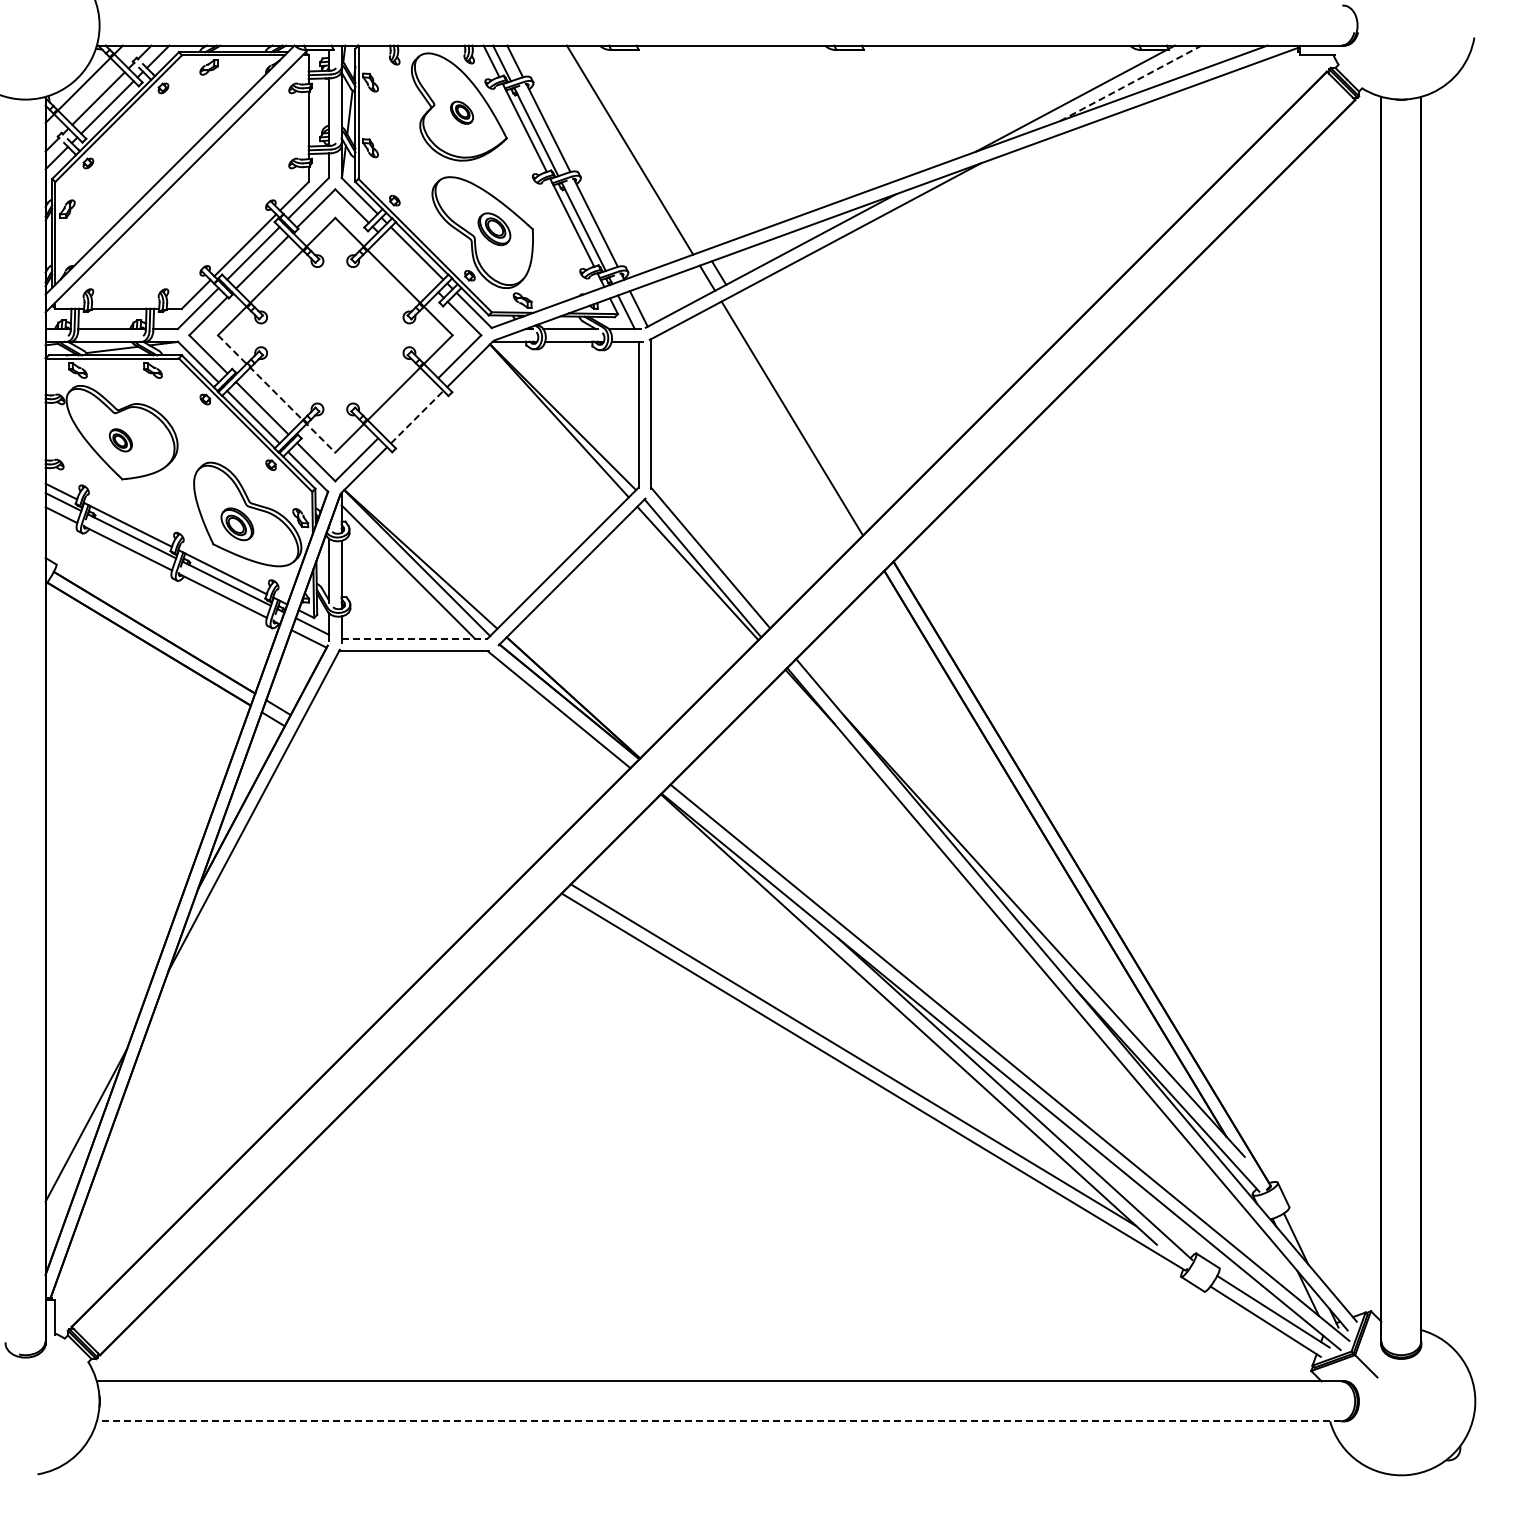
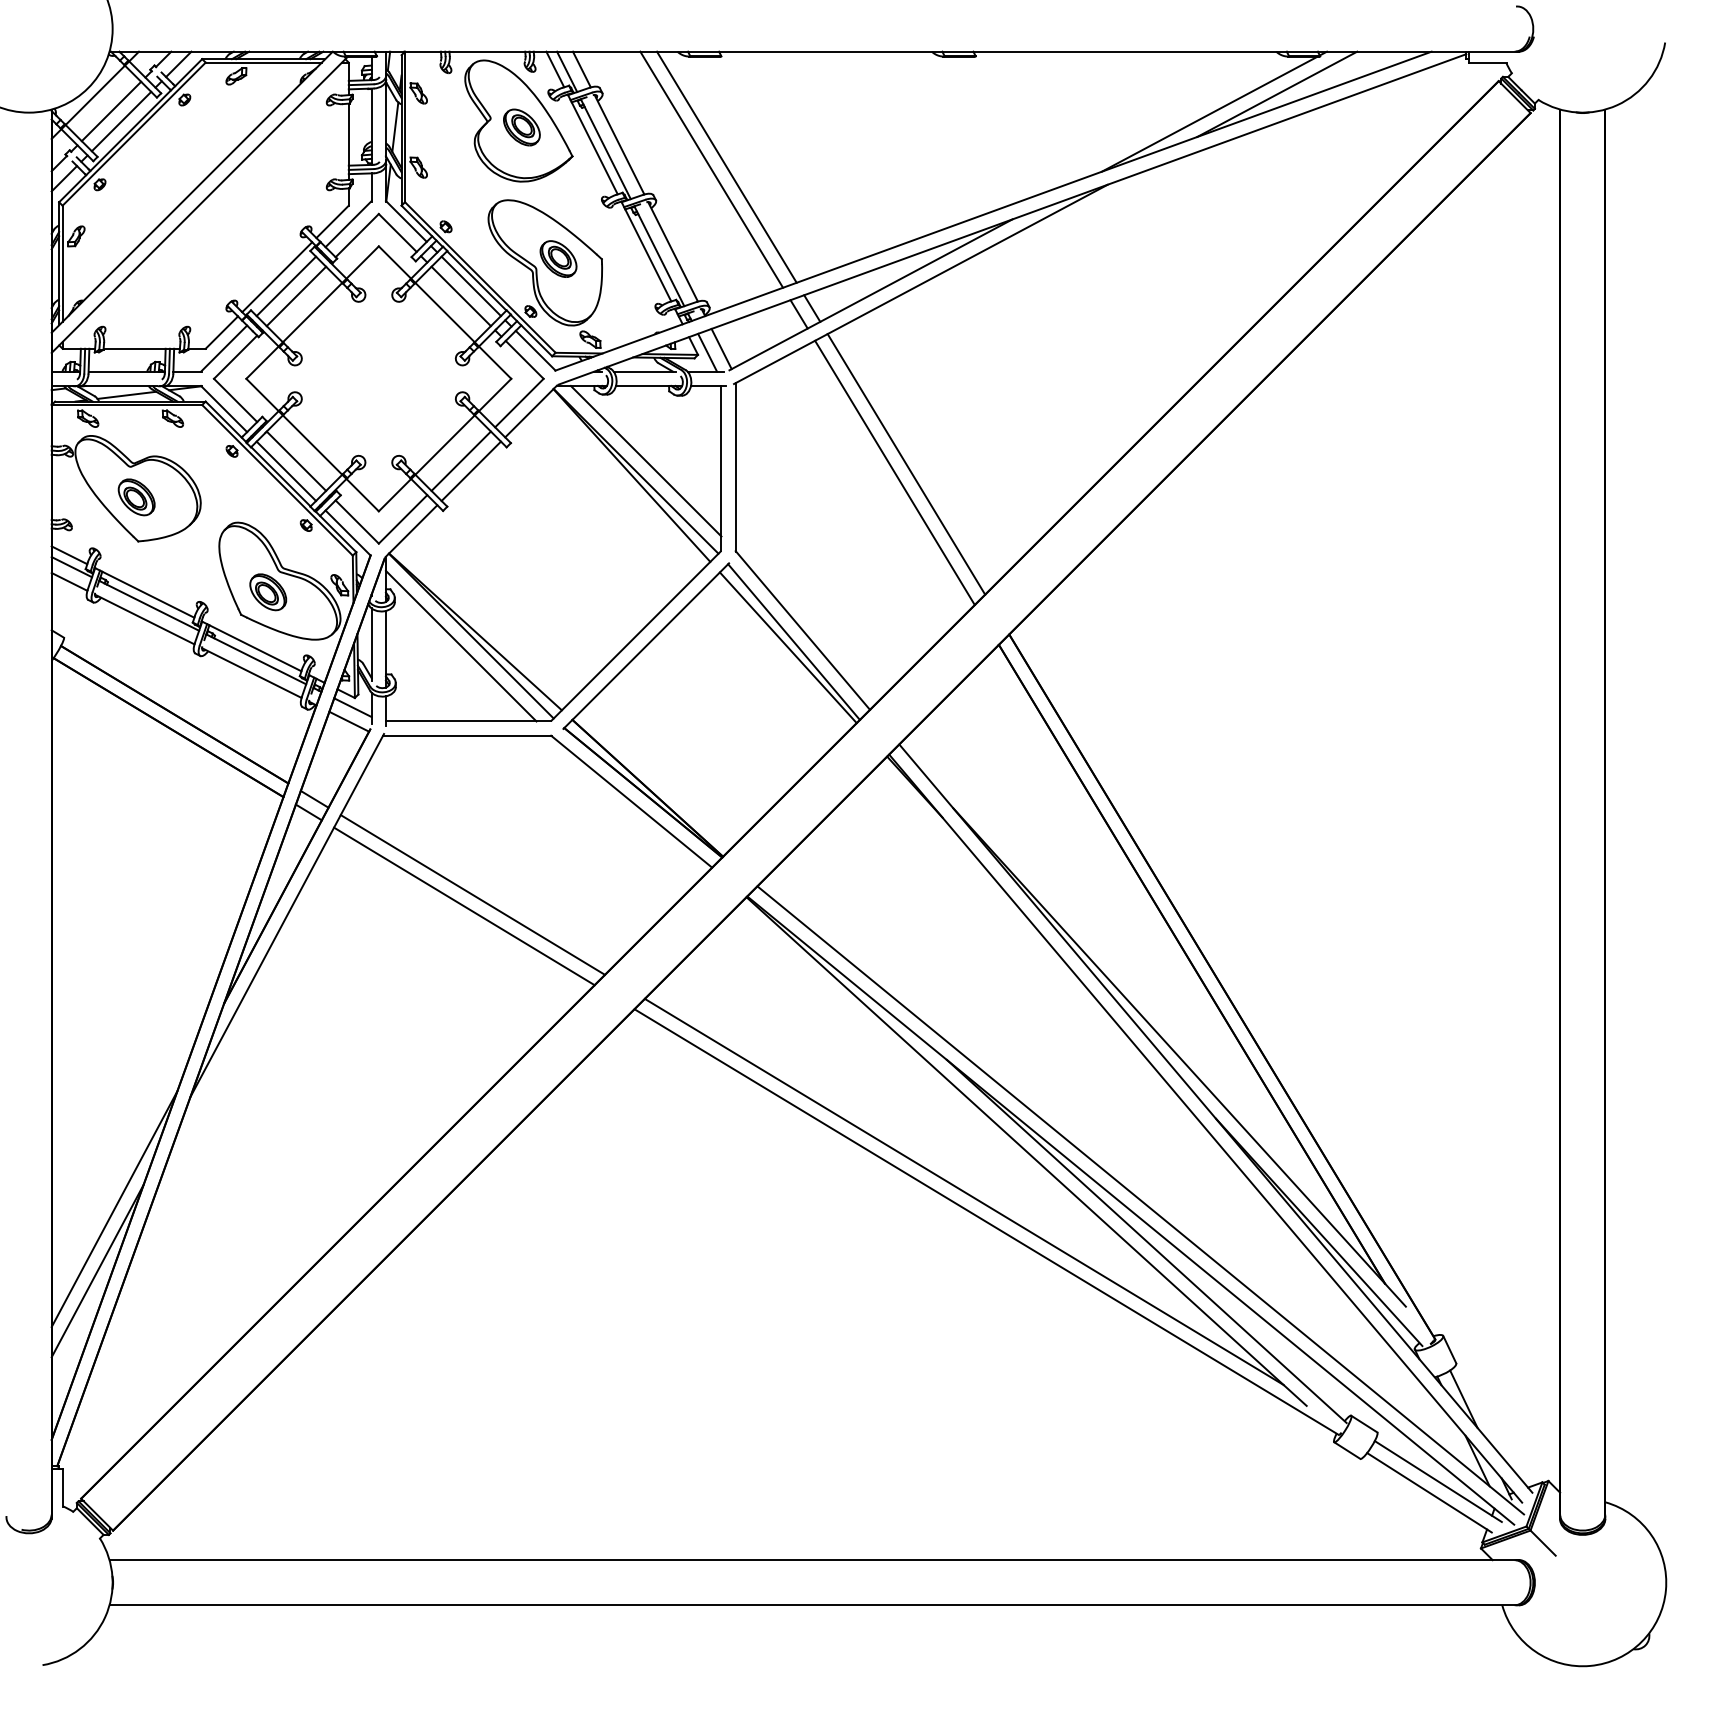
line: (1131, 83) -> (1277, 94), dashed -> solid
part: (461, 112) -> (521, 127), size x1.43
line: (643, 147) -> (726, 166), added
line: (408, 262) -> (461, 296), added
line: (276, 393) -> (312, 444), dashed -> solid
line: (571, 407) -> (645, 460), added
line: (408, 408) -> (461, 461), added
line: (802, 410) -> (906, 463), added
line: (417, 416) -> (471, 470), dashed -> solid
part: (120, 440) -> (136, 497), size x1.43
line: (415, 638) -> (469, 721), dashed -> solid
line: (418, 792) -> (472, 895), added
line: (410, 802) -> (463, 906), added
line: (100, 1070) -> (113, 1209), added
line: (718, 1421) -> (811, 1605), dashed -> solid

